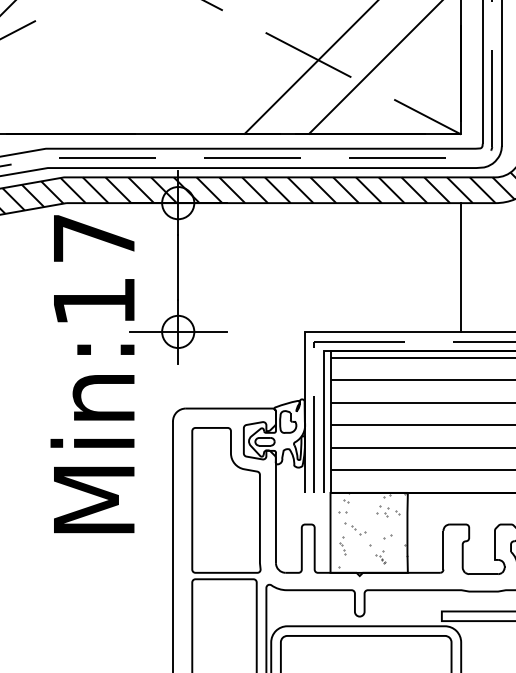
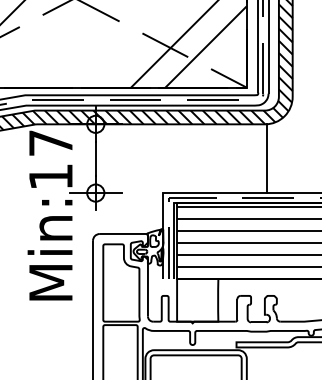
line: (460, 267) -> (266, 158), moved
hatch: (372, 529) -> (199, 298), removed

